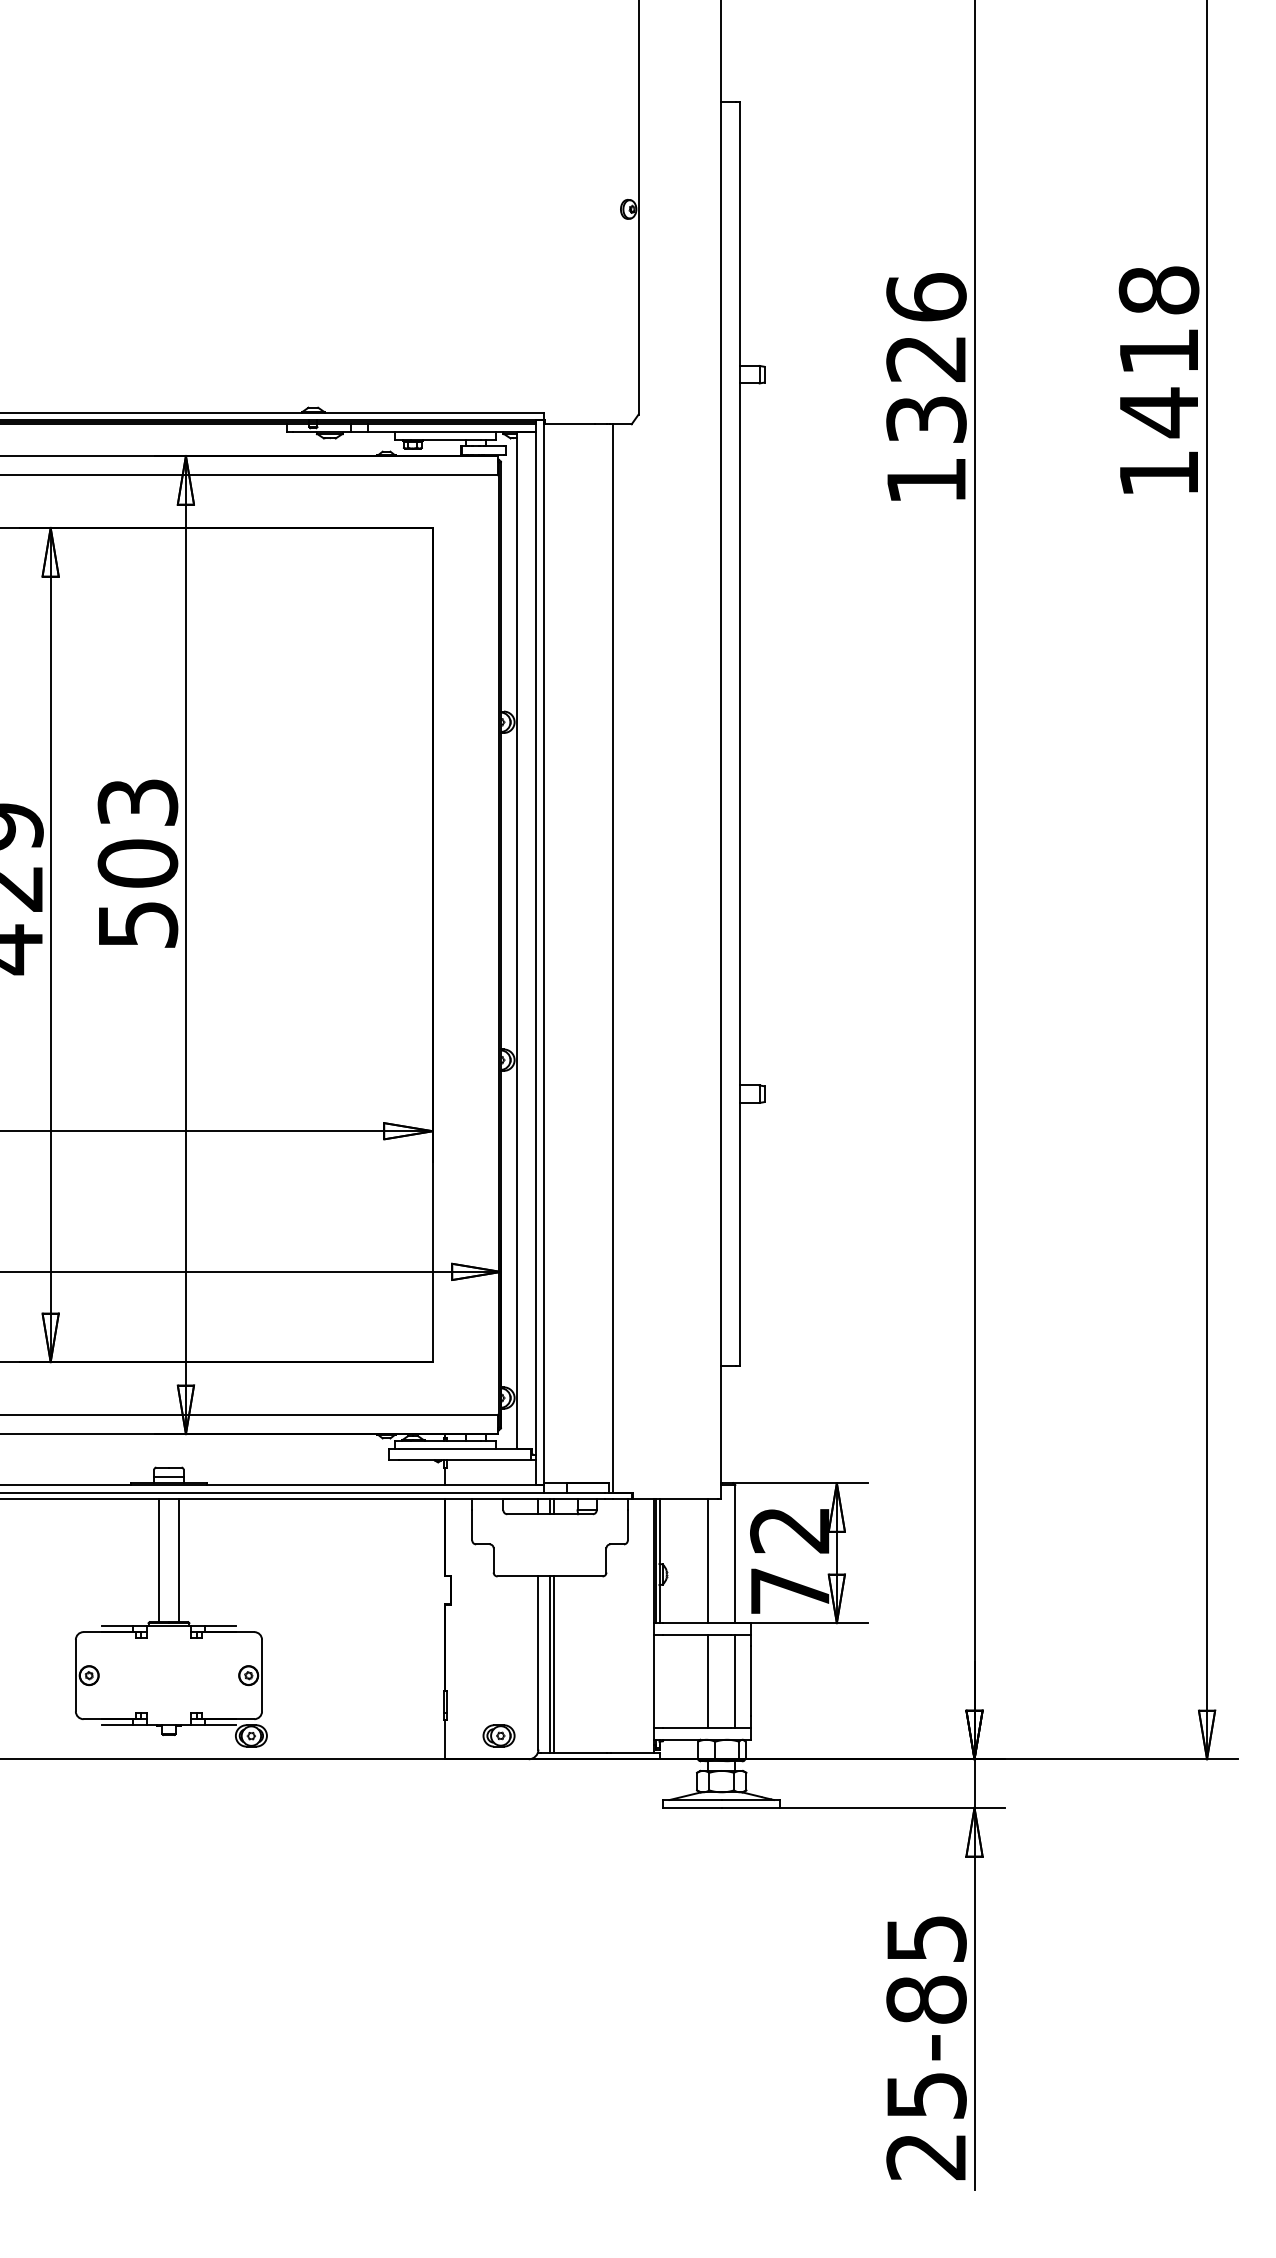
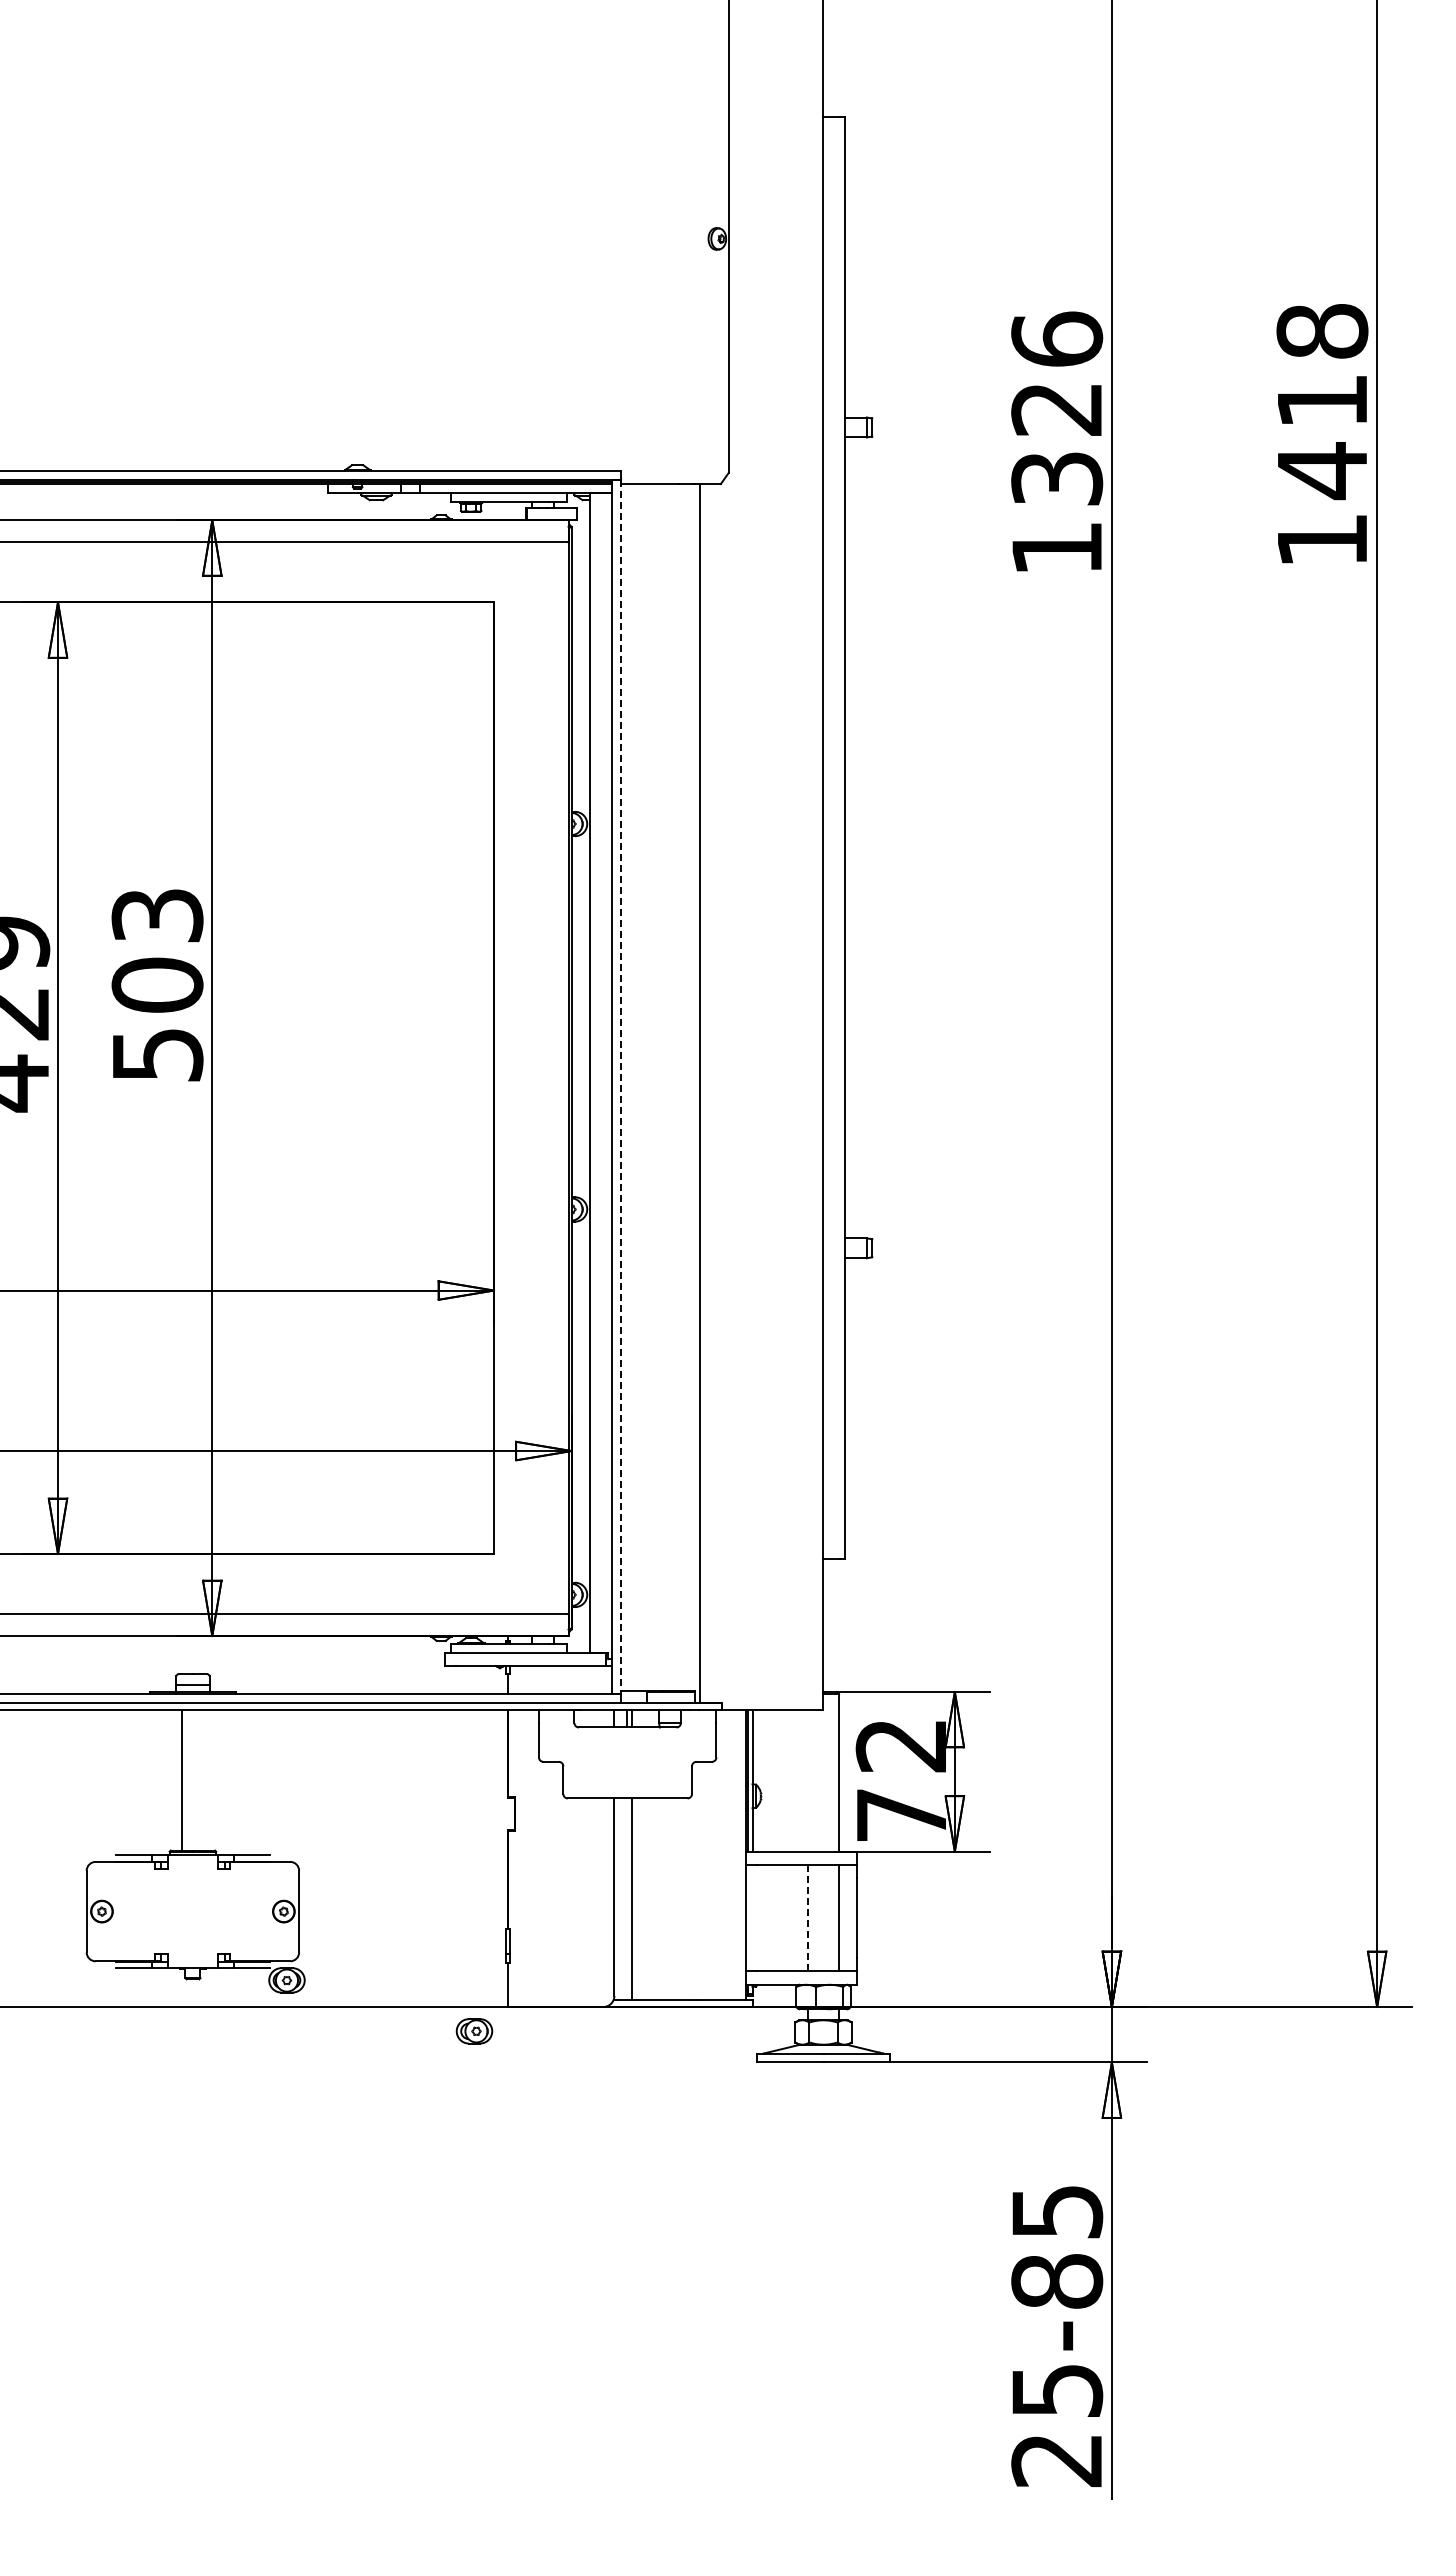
line: (543, 953) -> (620, 1087), solid -> dashed
line: (179, 1559) -> (204, 1779), removed
line: (707, 1560) -> (807, 1780), removed
line: (549, 1665) -> (627, 1899), removed
line: (707, 1680) -> (807, 1917), solid -> dashed
part: (499, 1736) -> (474, 2031), moved

